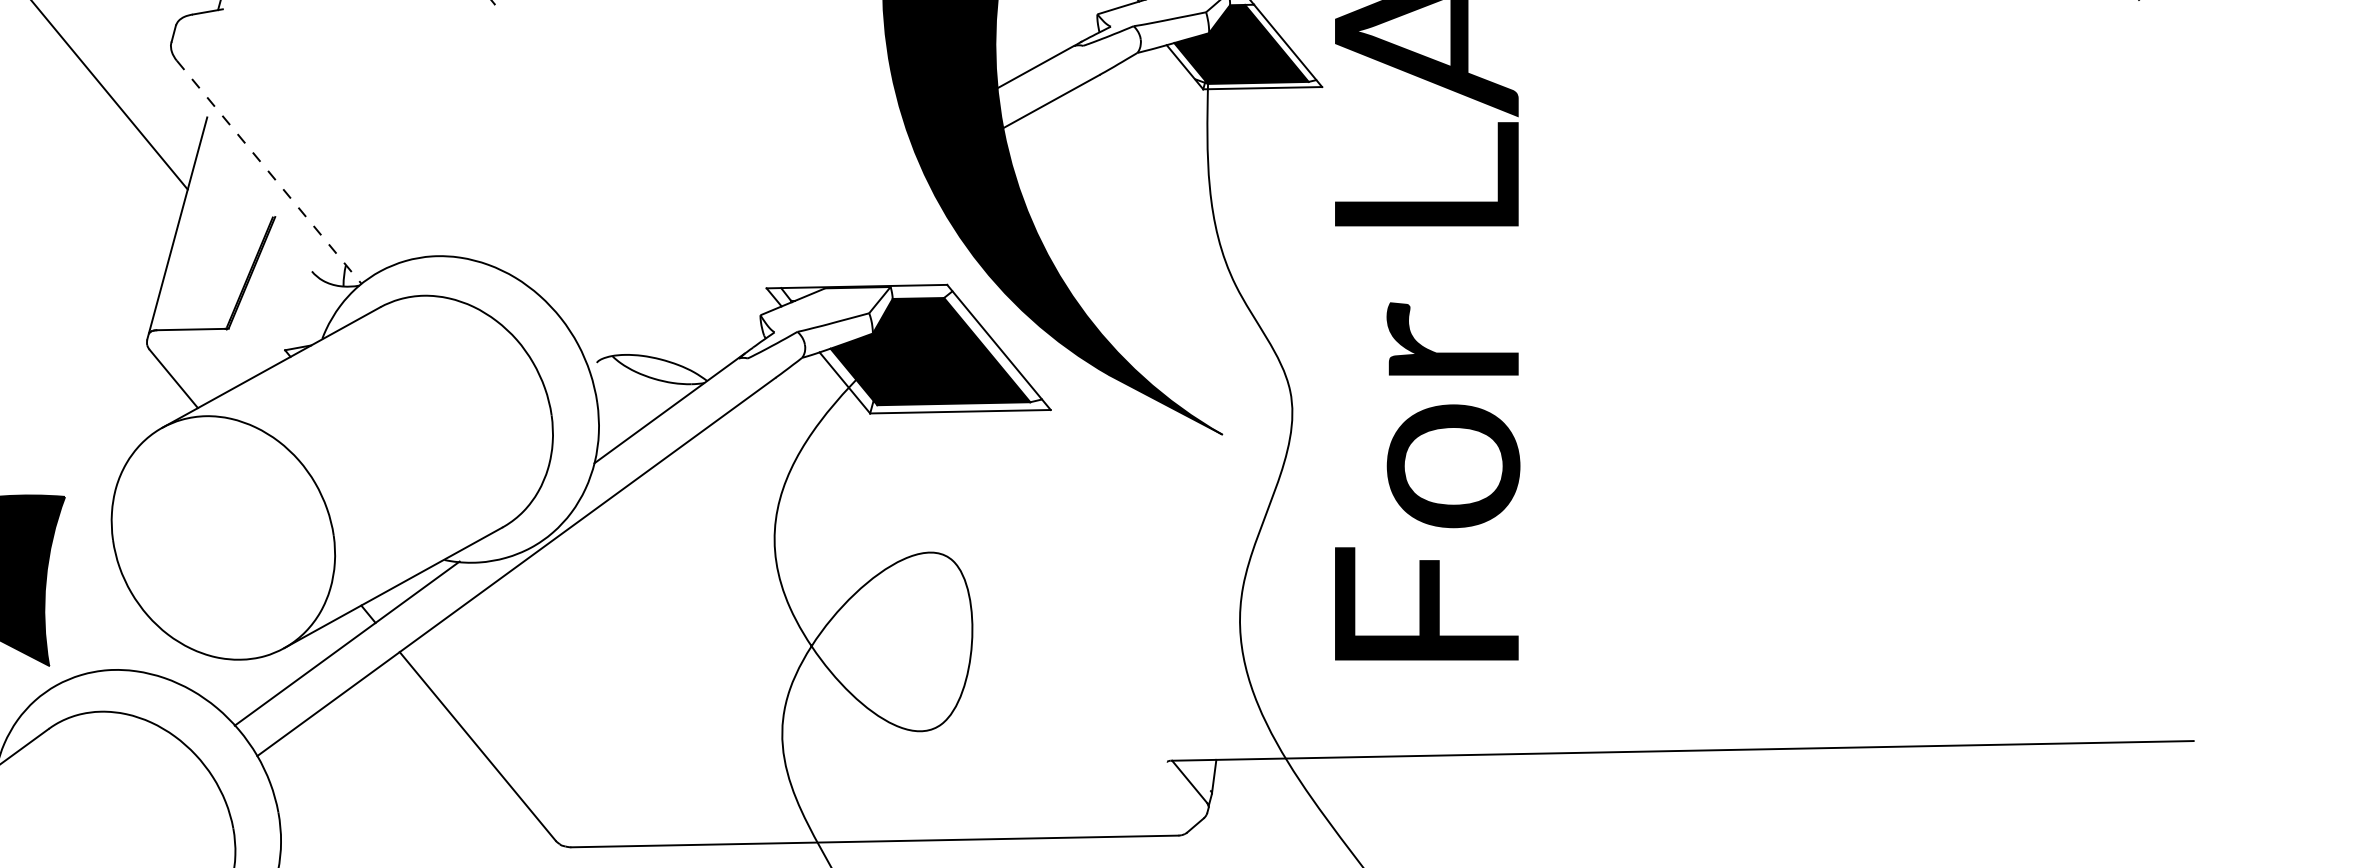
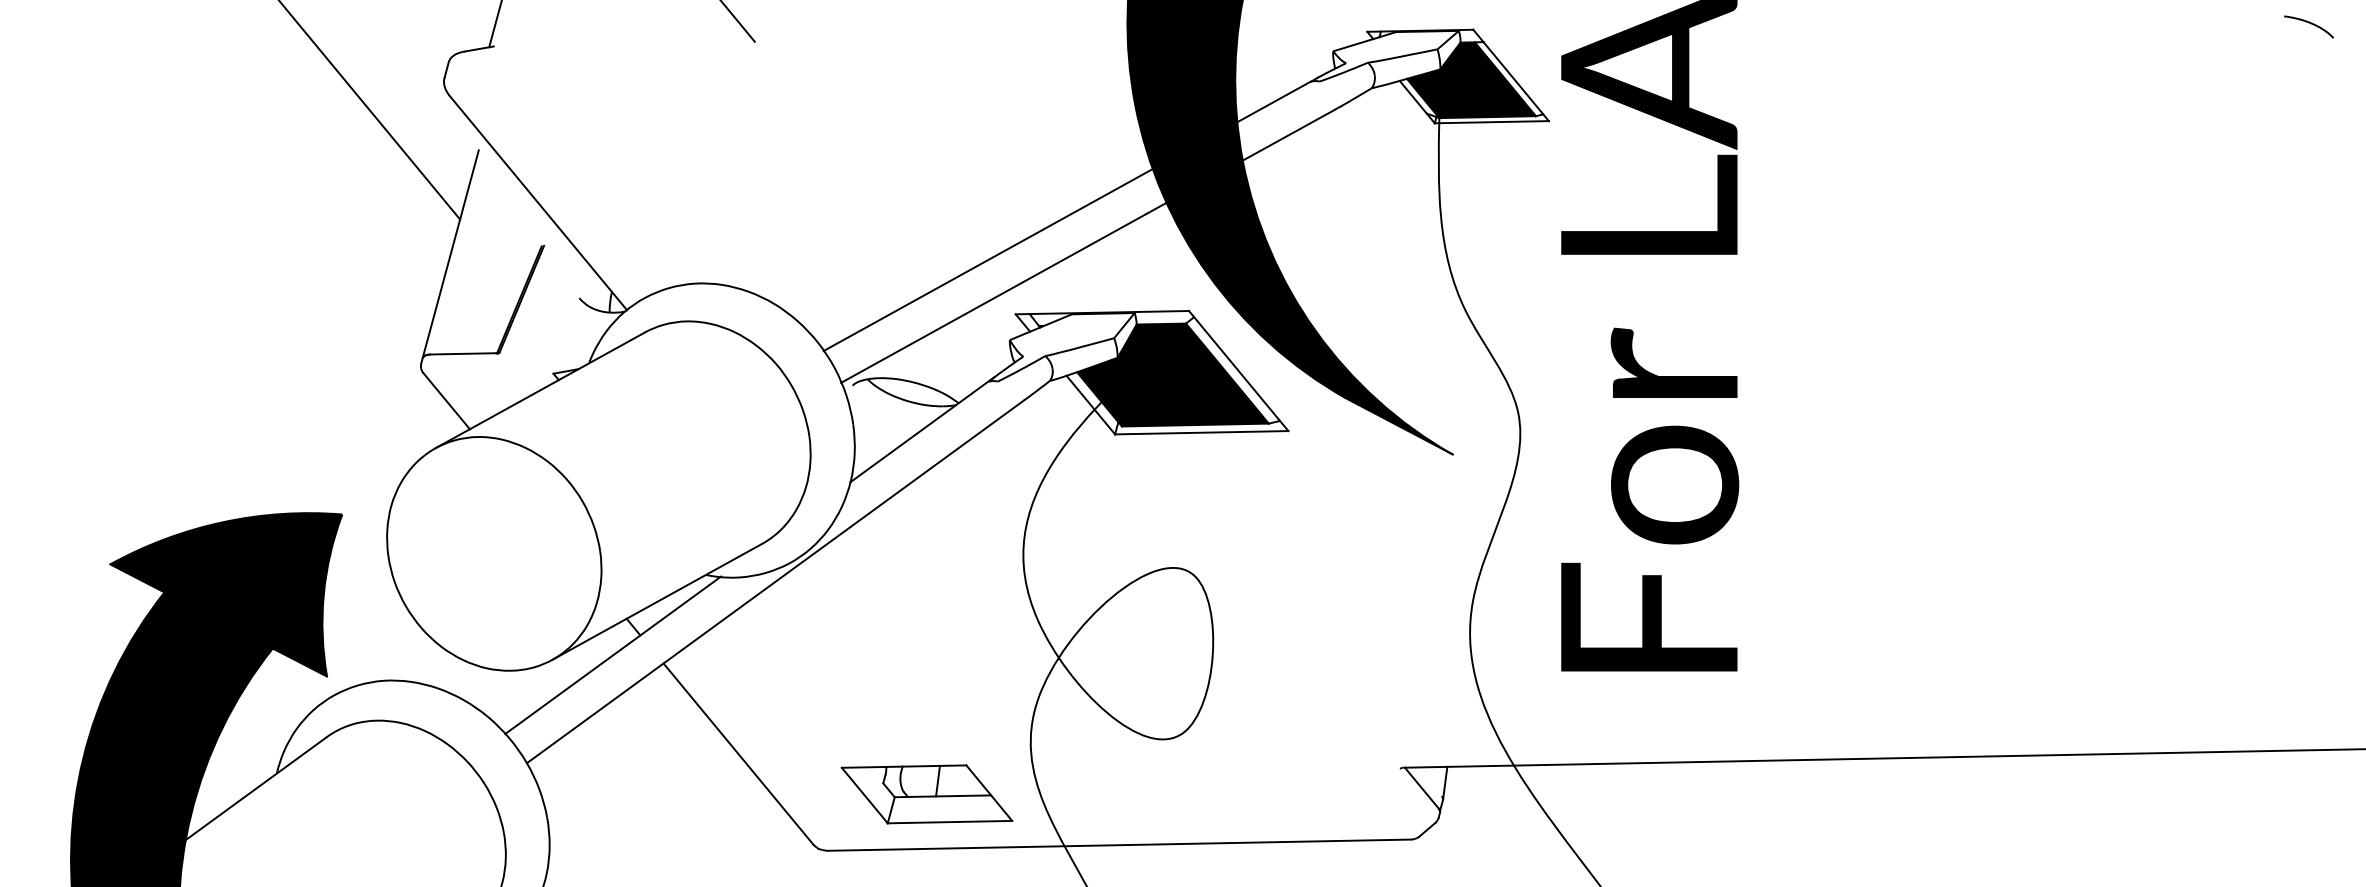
line: (269, 172) -> (538, 203), dashed -> solid
line: (737, 232) -> (987, 260), added
line: (753, 265) -> (1003, 292), added
part: (673, 788) -> (926, 794), added

